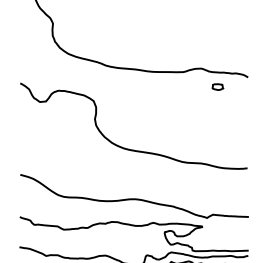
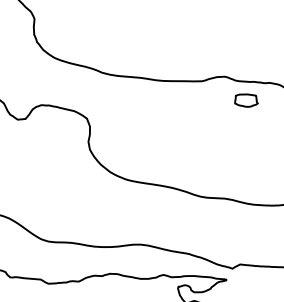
part: (217, 86) -> (245, 99), size x1.67

